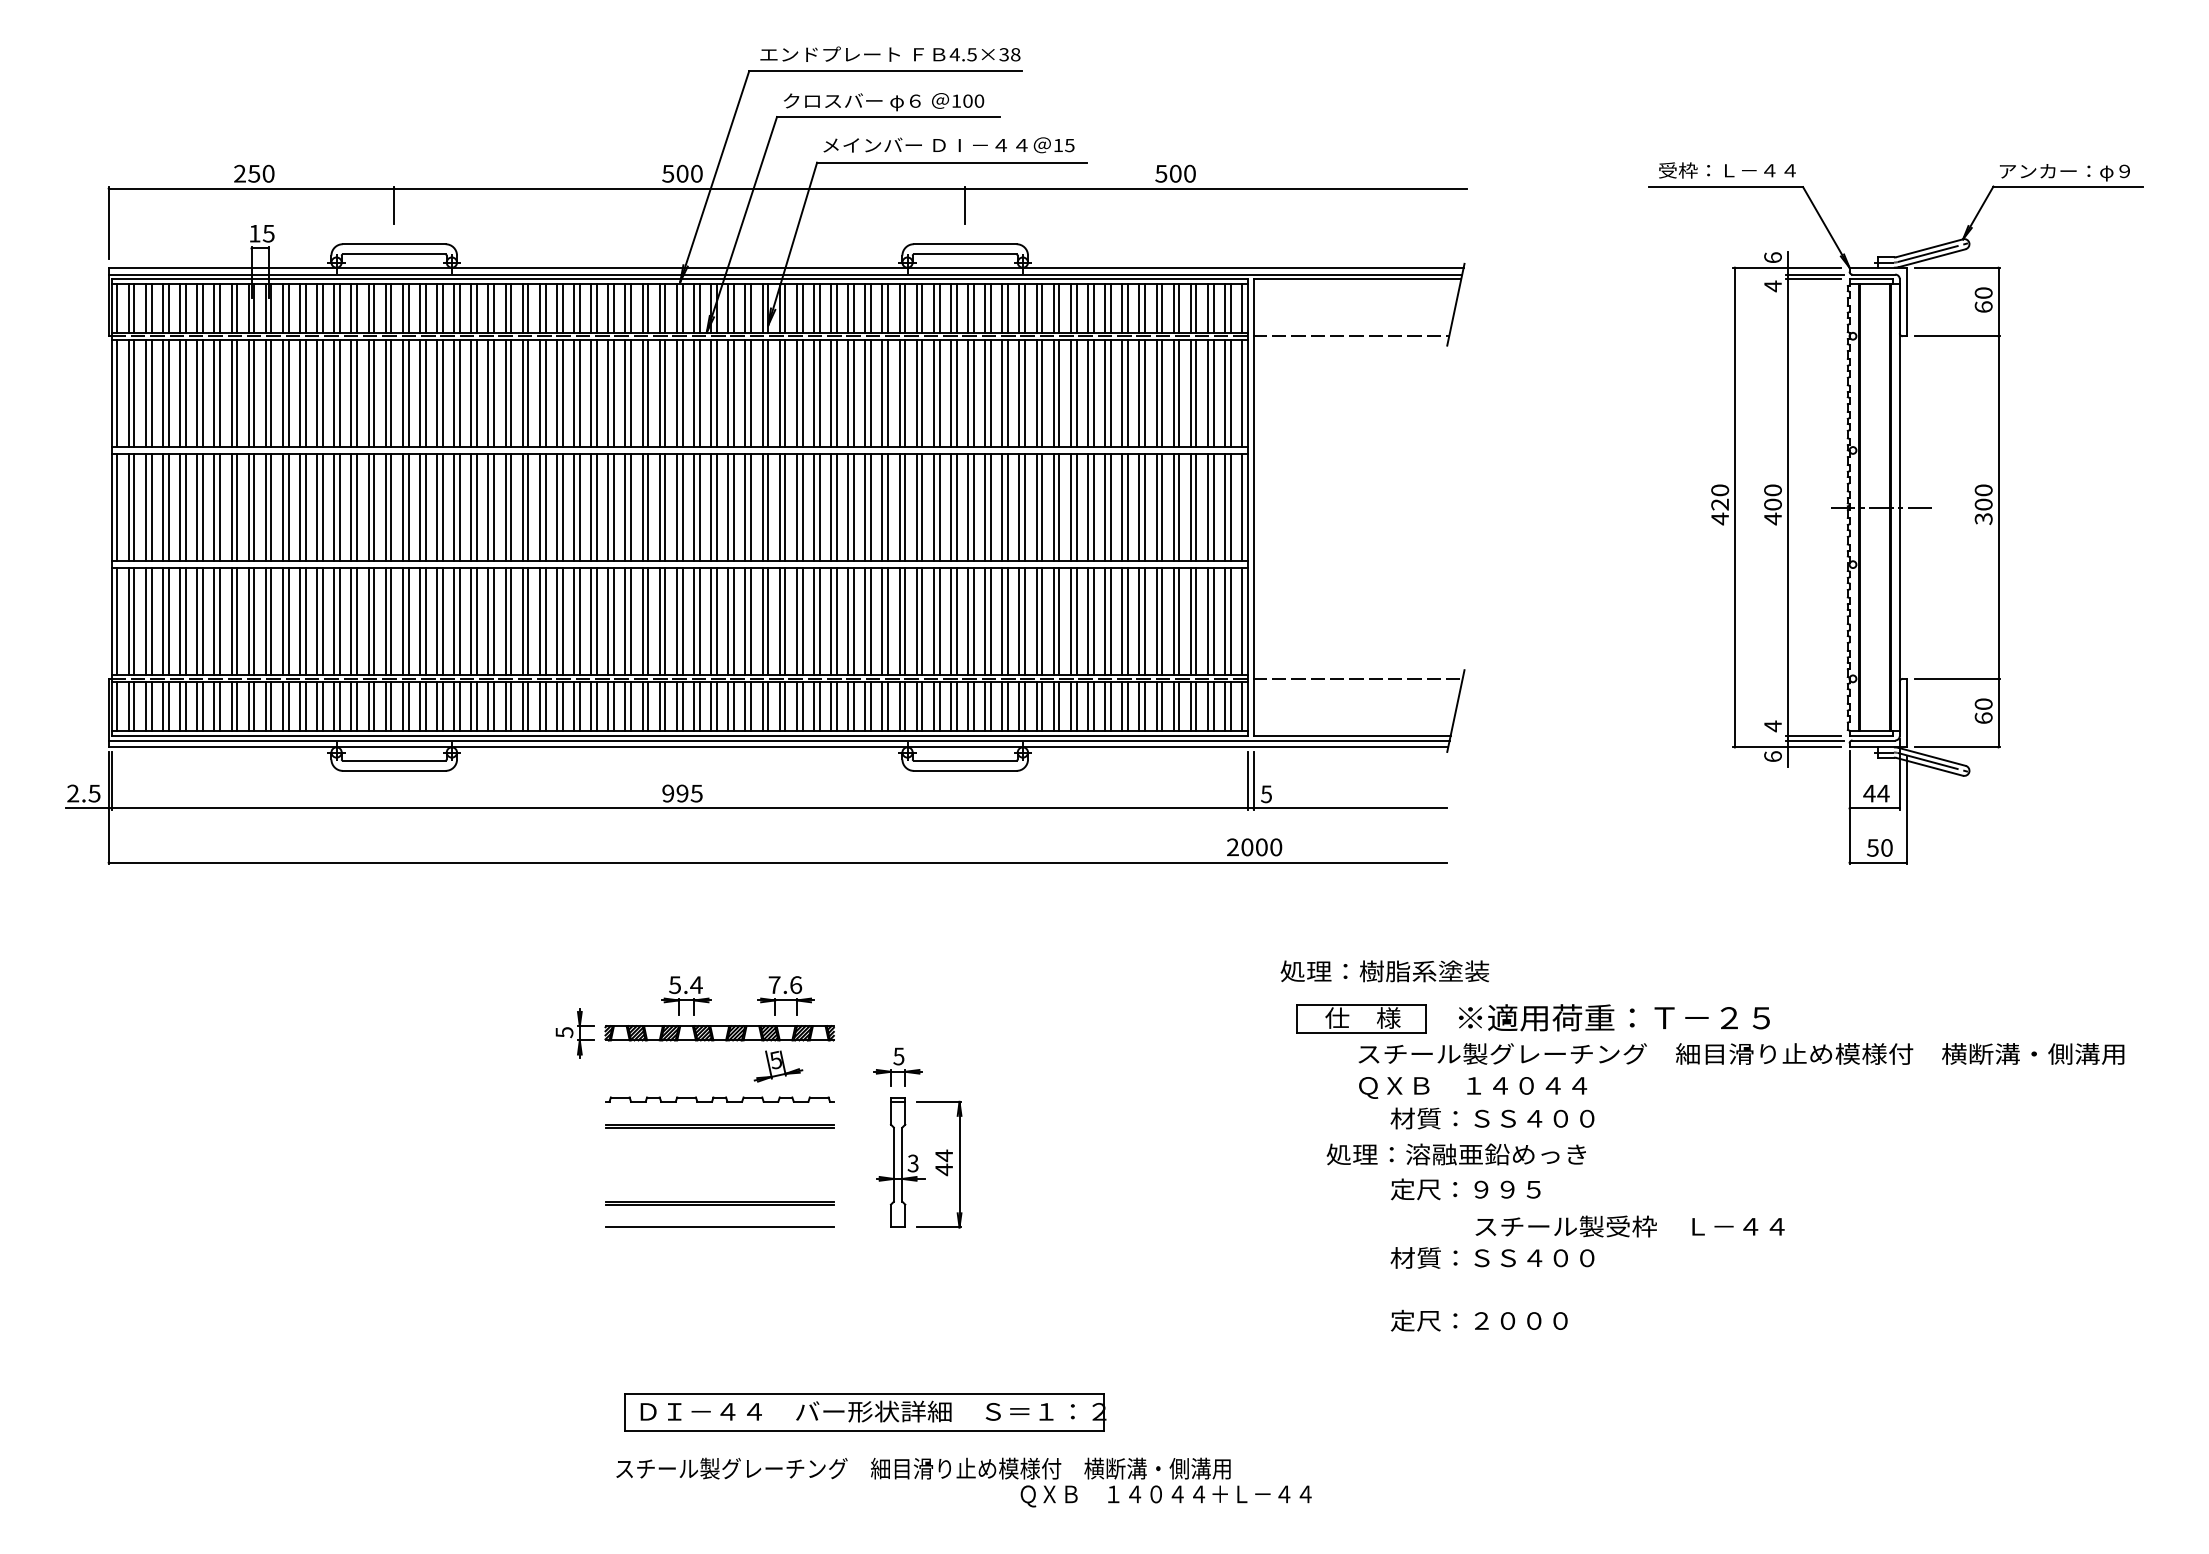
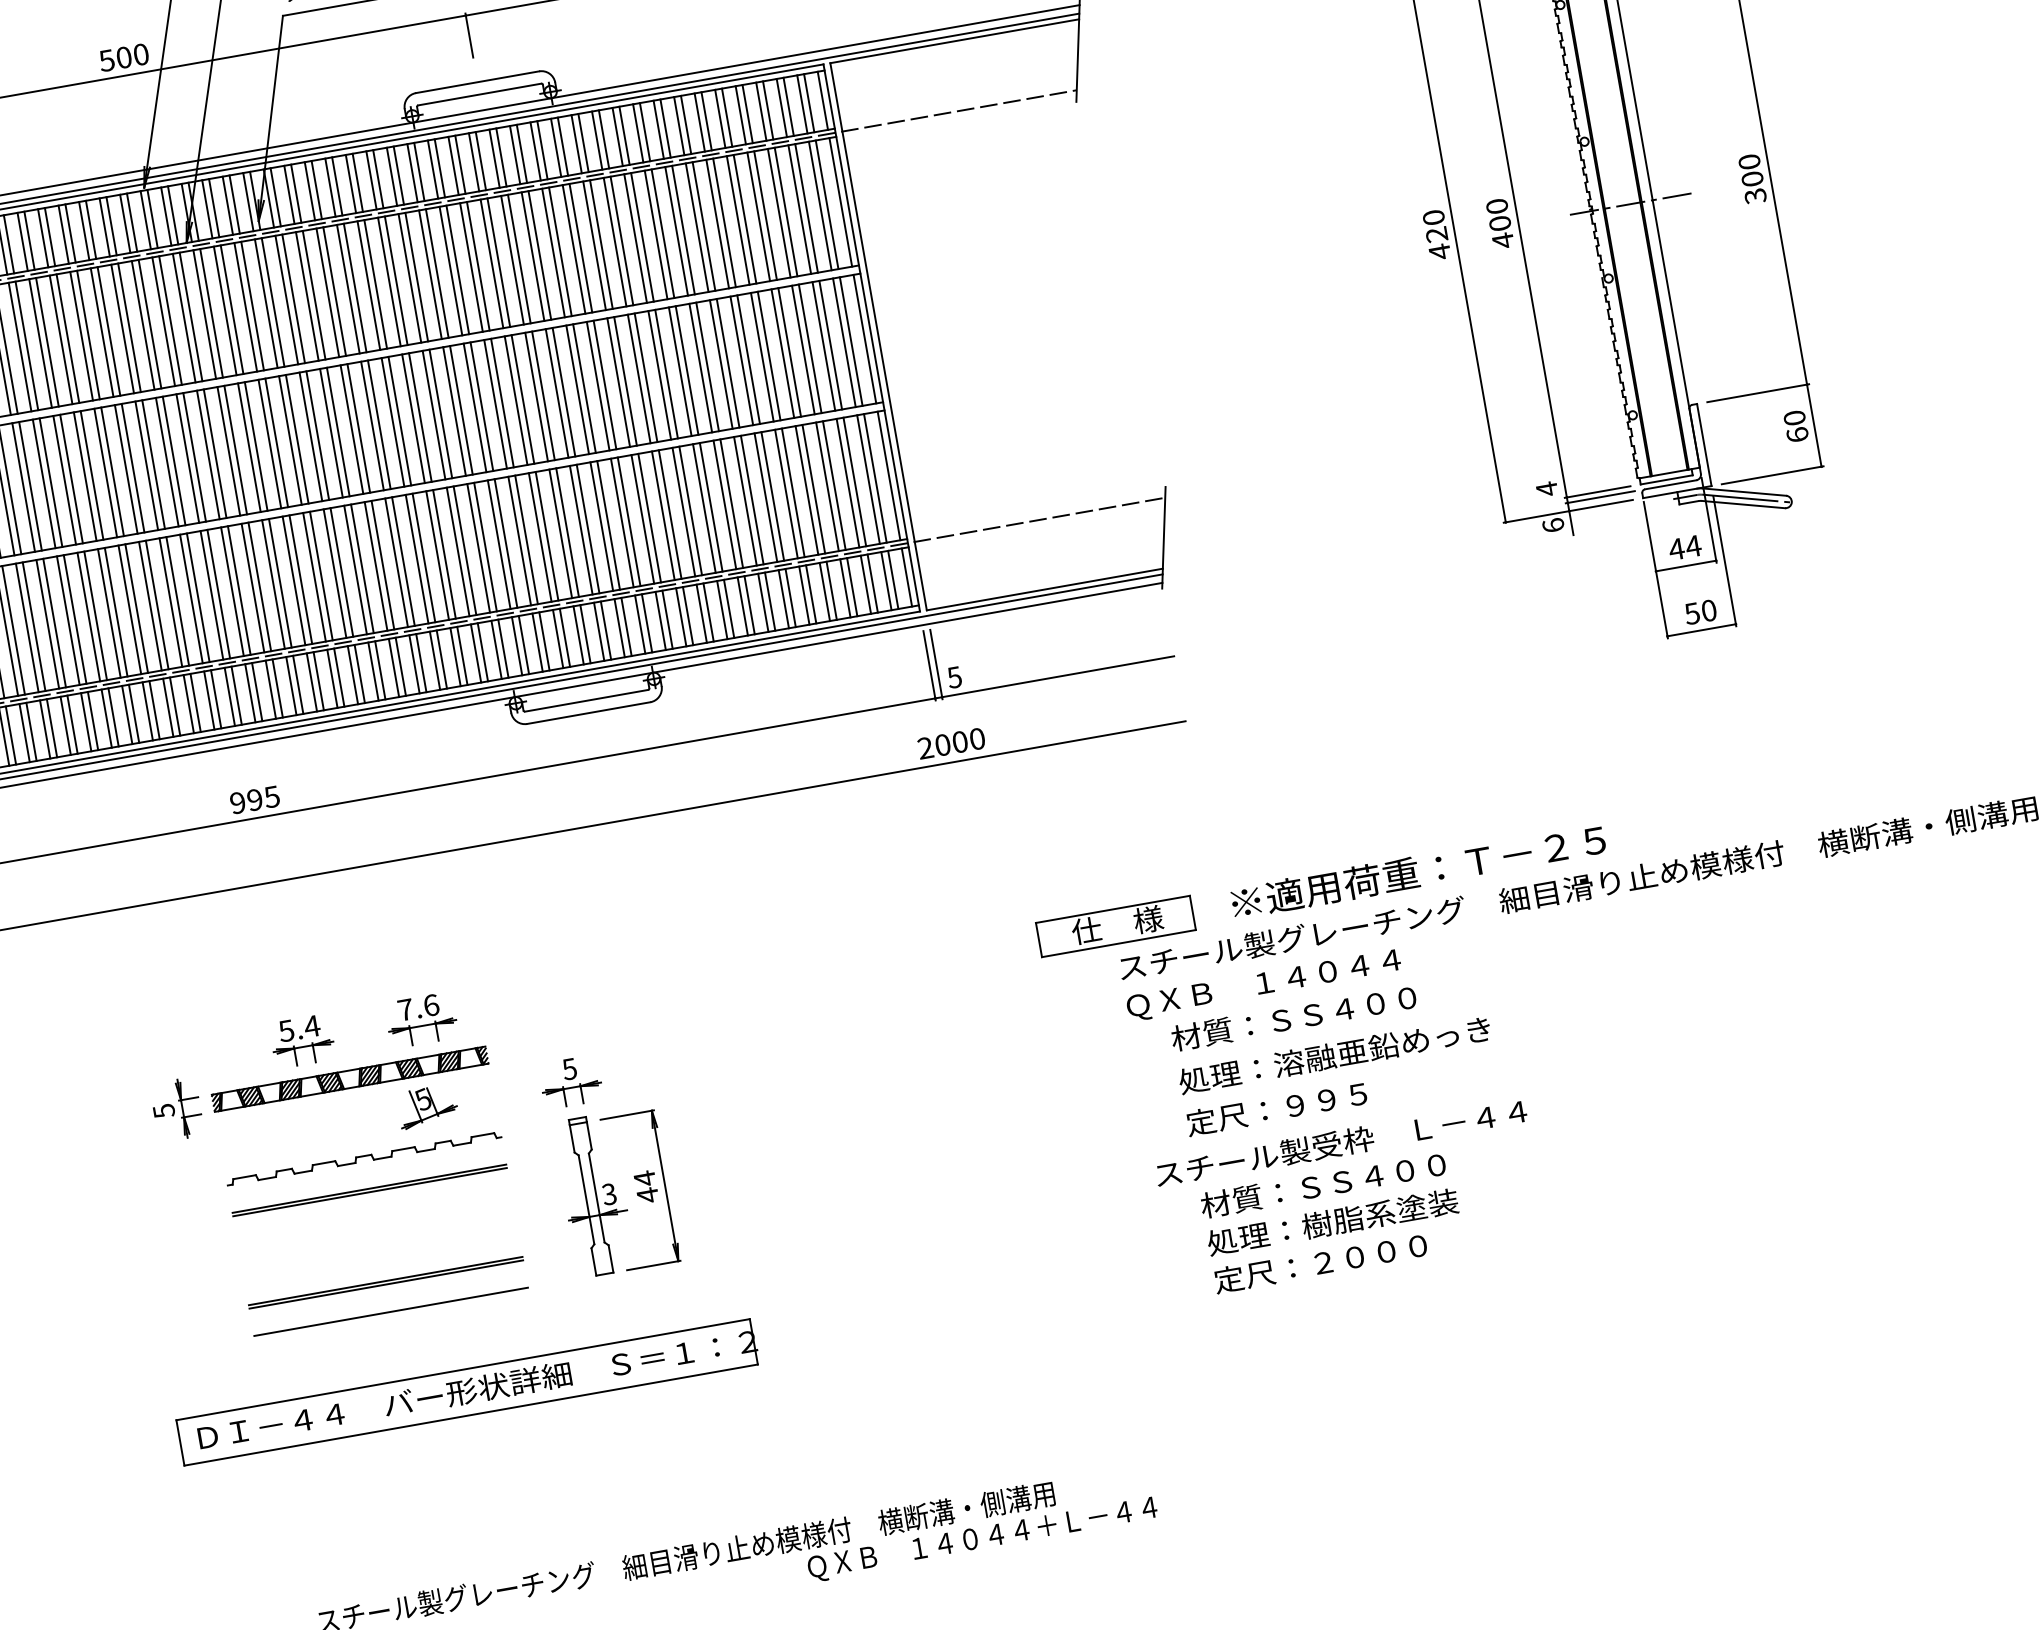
text: (1384, 971) -> (1332, 1222), moved
text: (1455, 1154) -> (1333, 1055), moved
text: (1629, 1226) -> (1340, 1143), moved
part: (865, 1412) -> (468, 1392), moved

